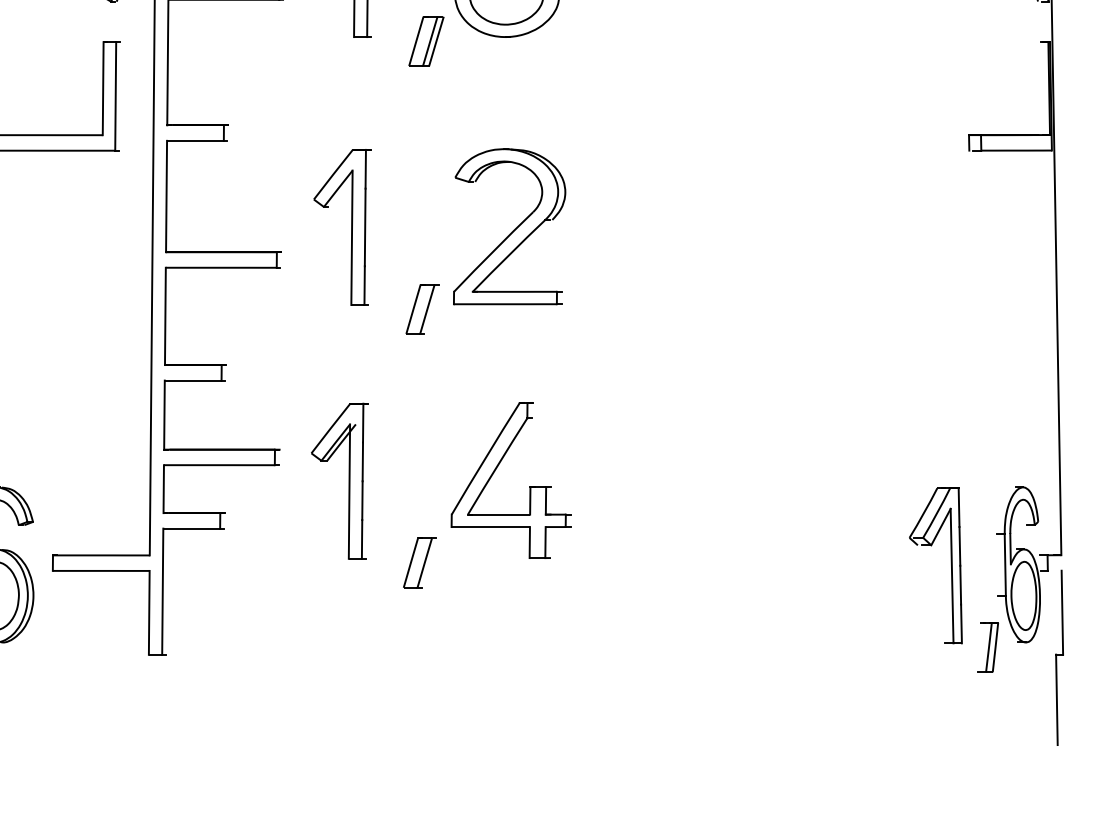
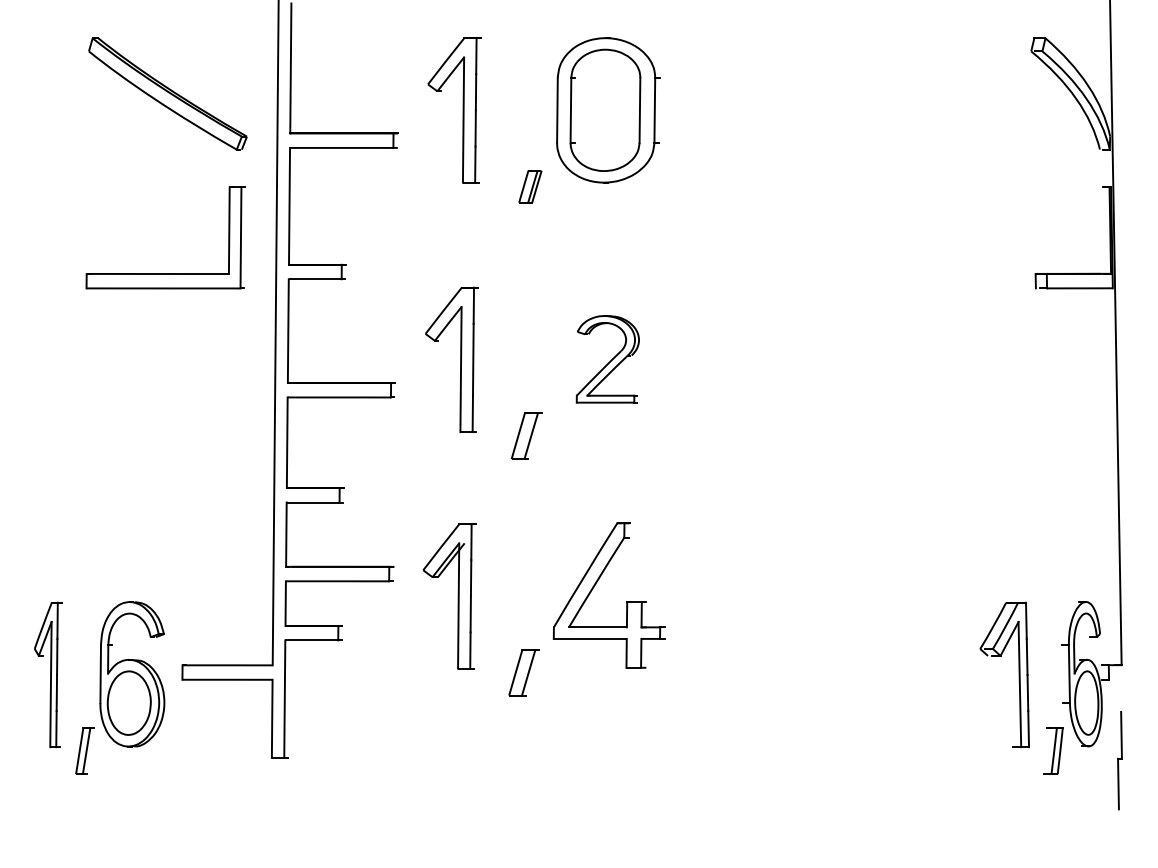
part: (426, 41) -> (530, 186), size x0.7
part: (509, 227) -> (607, 359), size x0.6
part: (1059, 657) -> (1119, 760), size x0.6

